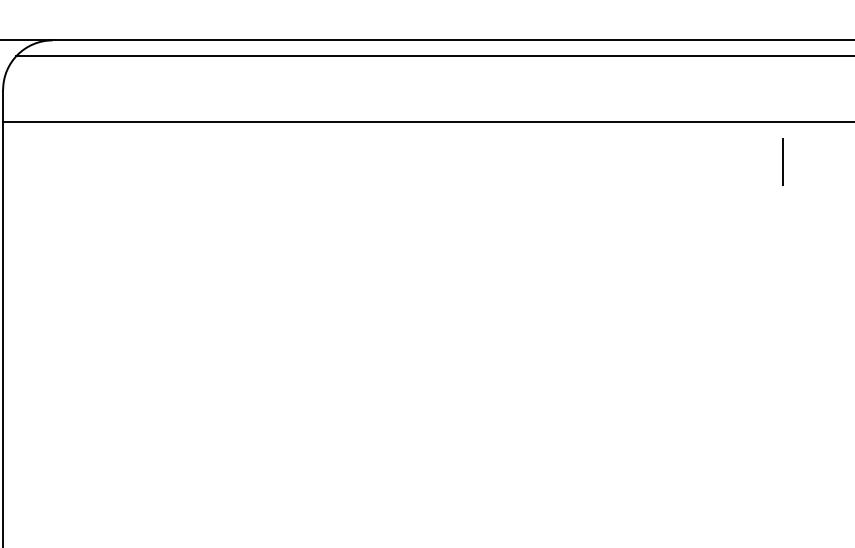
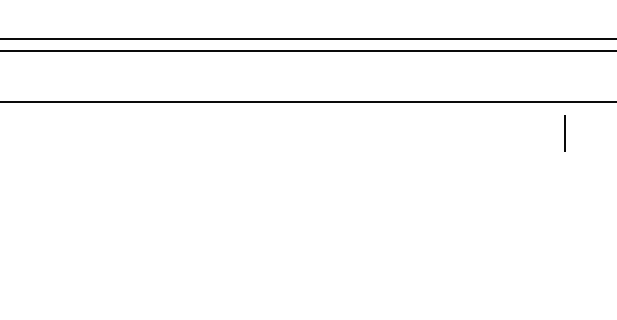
line: (782, 161) -> (564, 132), moved

